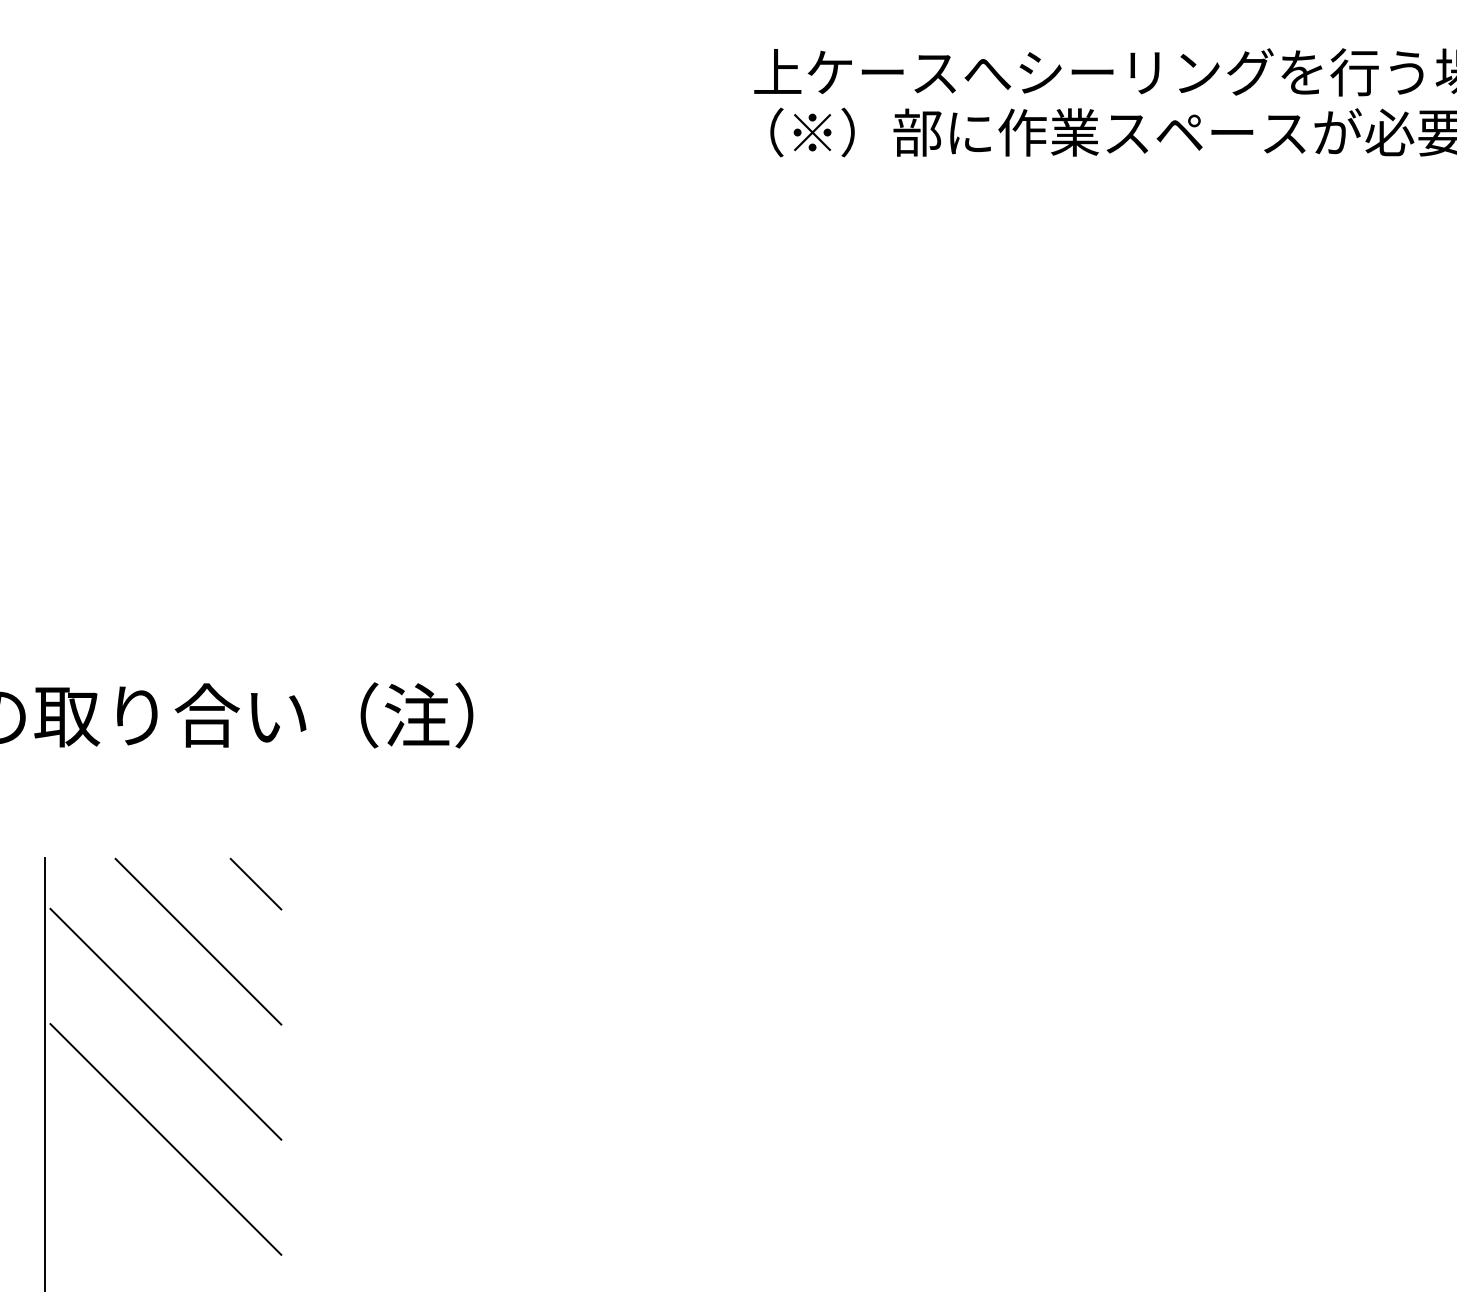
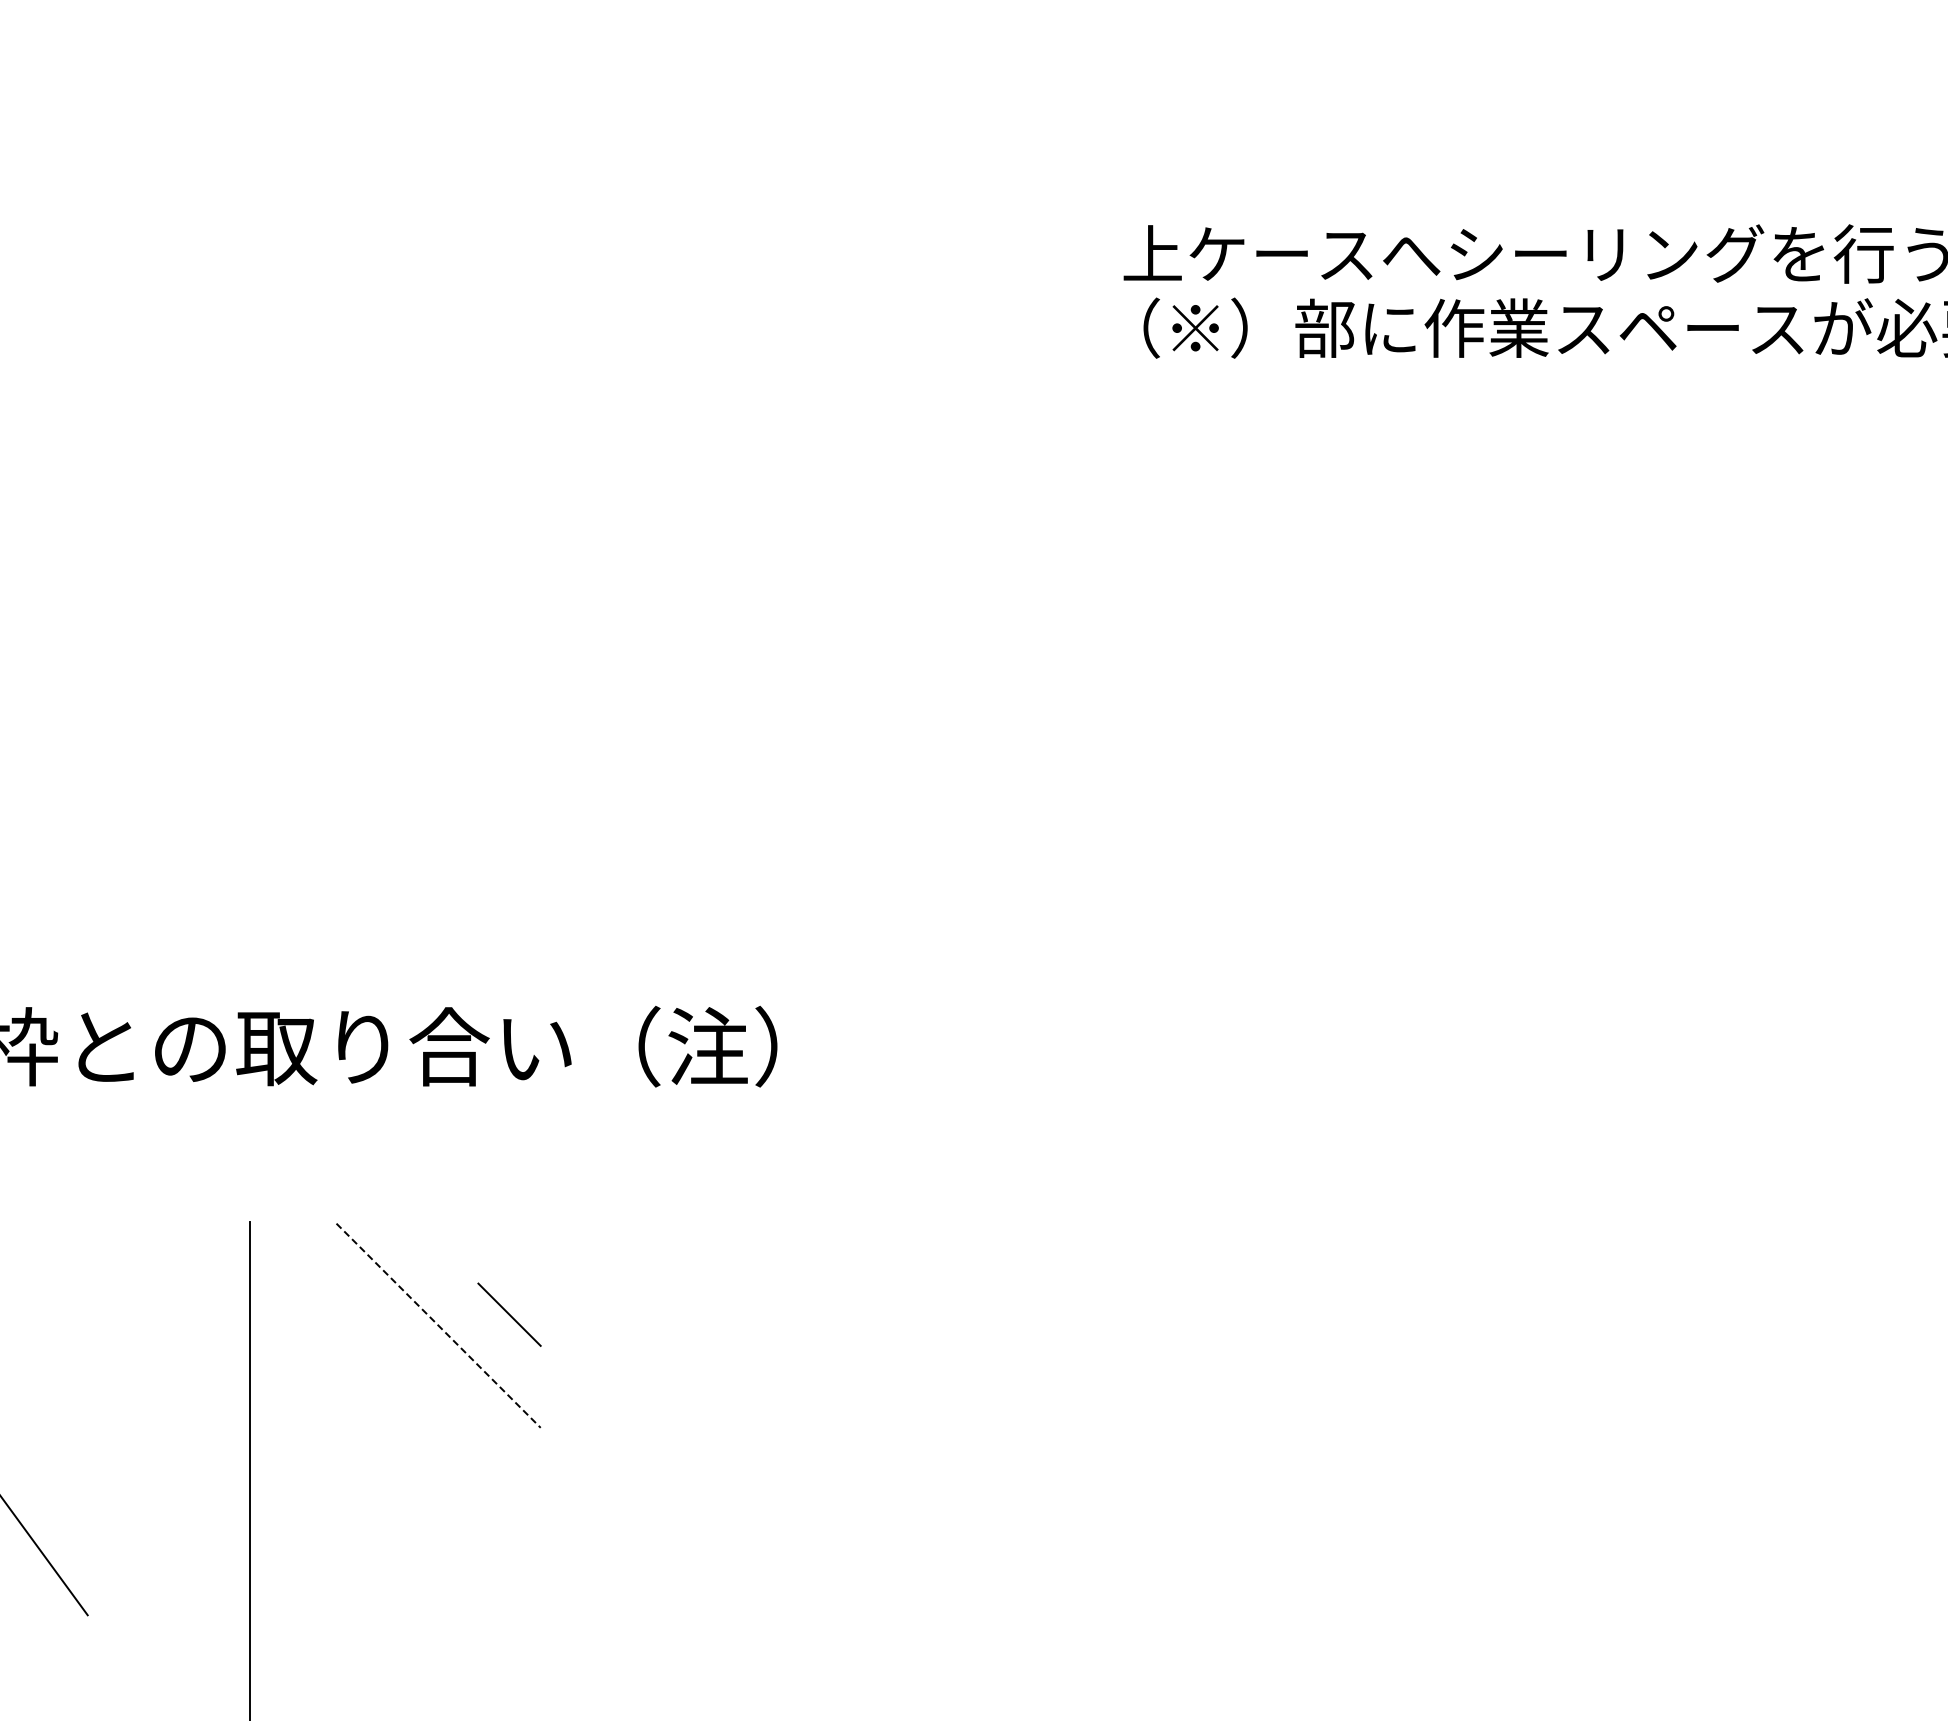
line: (255, 883) -> (509, 1314), moved
line: (198, 942) -> (438, 1326), solid -> dashed
line: (165, 1024) -> (398, 1427), removed
line: (165, 1139) -> (398, 1569), removed

